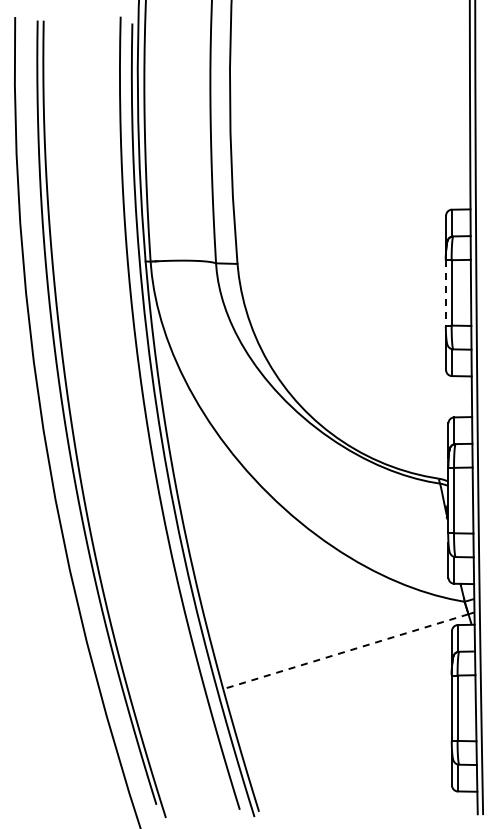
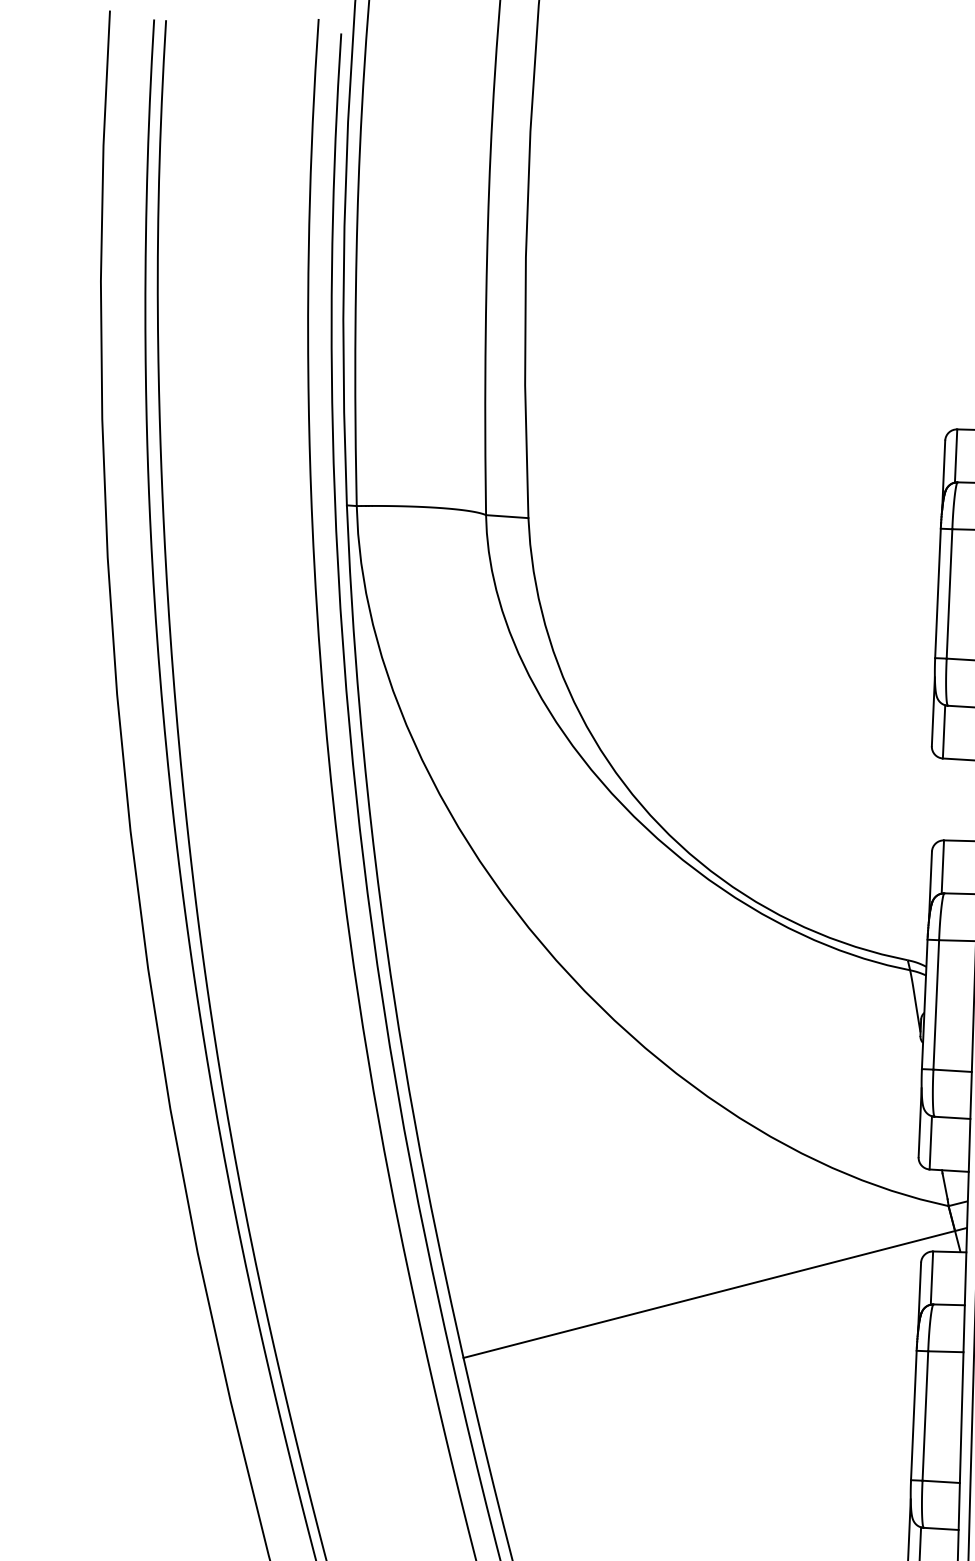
line: (445, 292) -> (937, 592), dashed -> solid
line: (345, 651) -> (708, 1294), dashed -> solid

